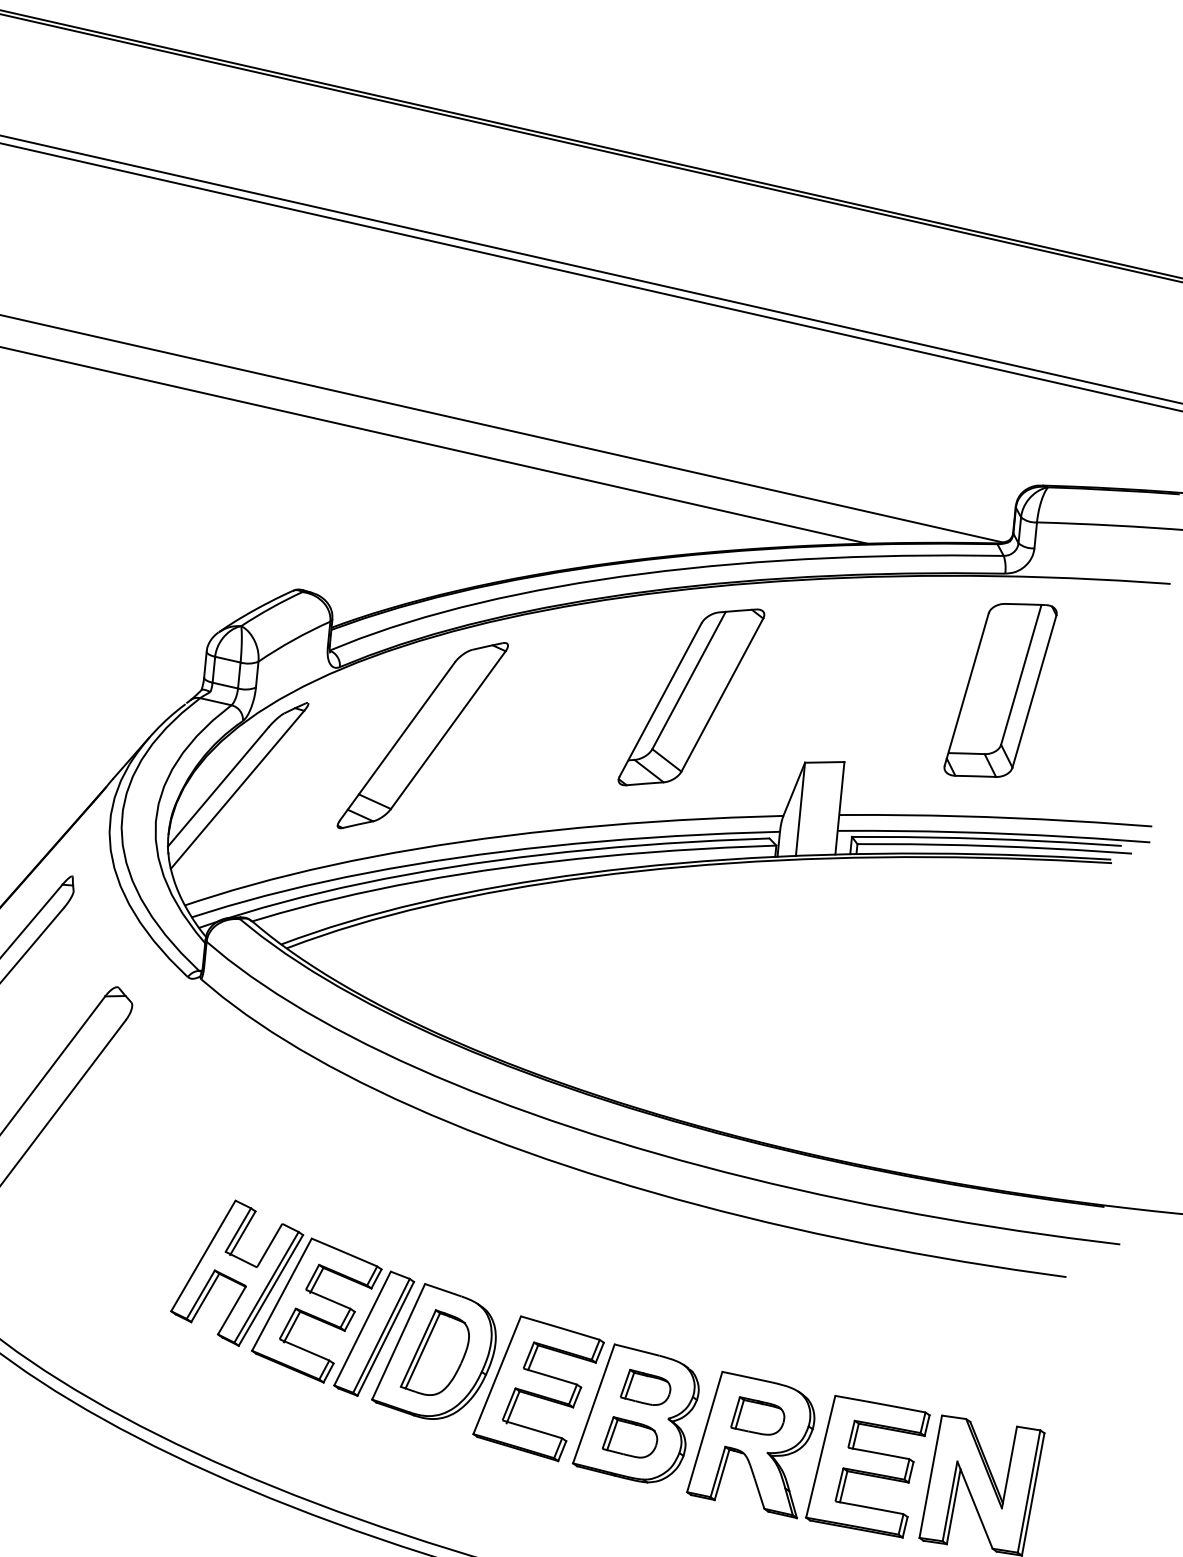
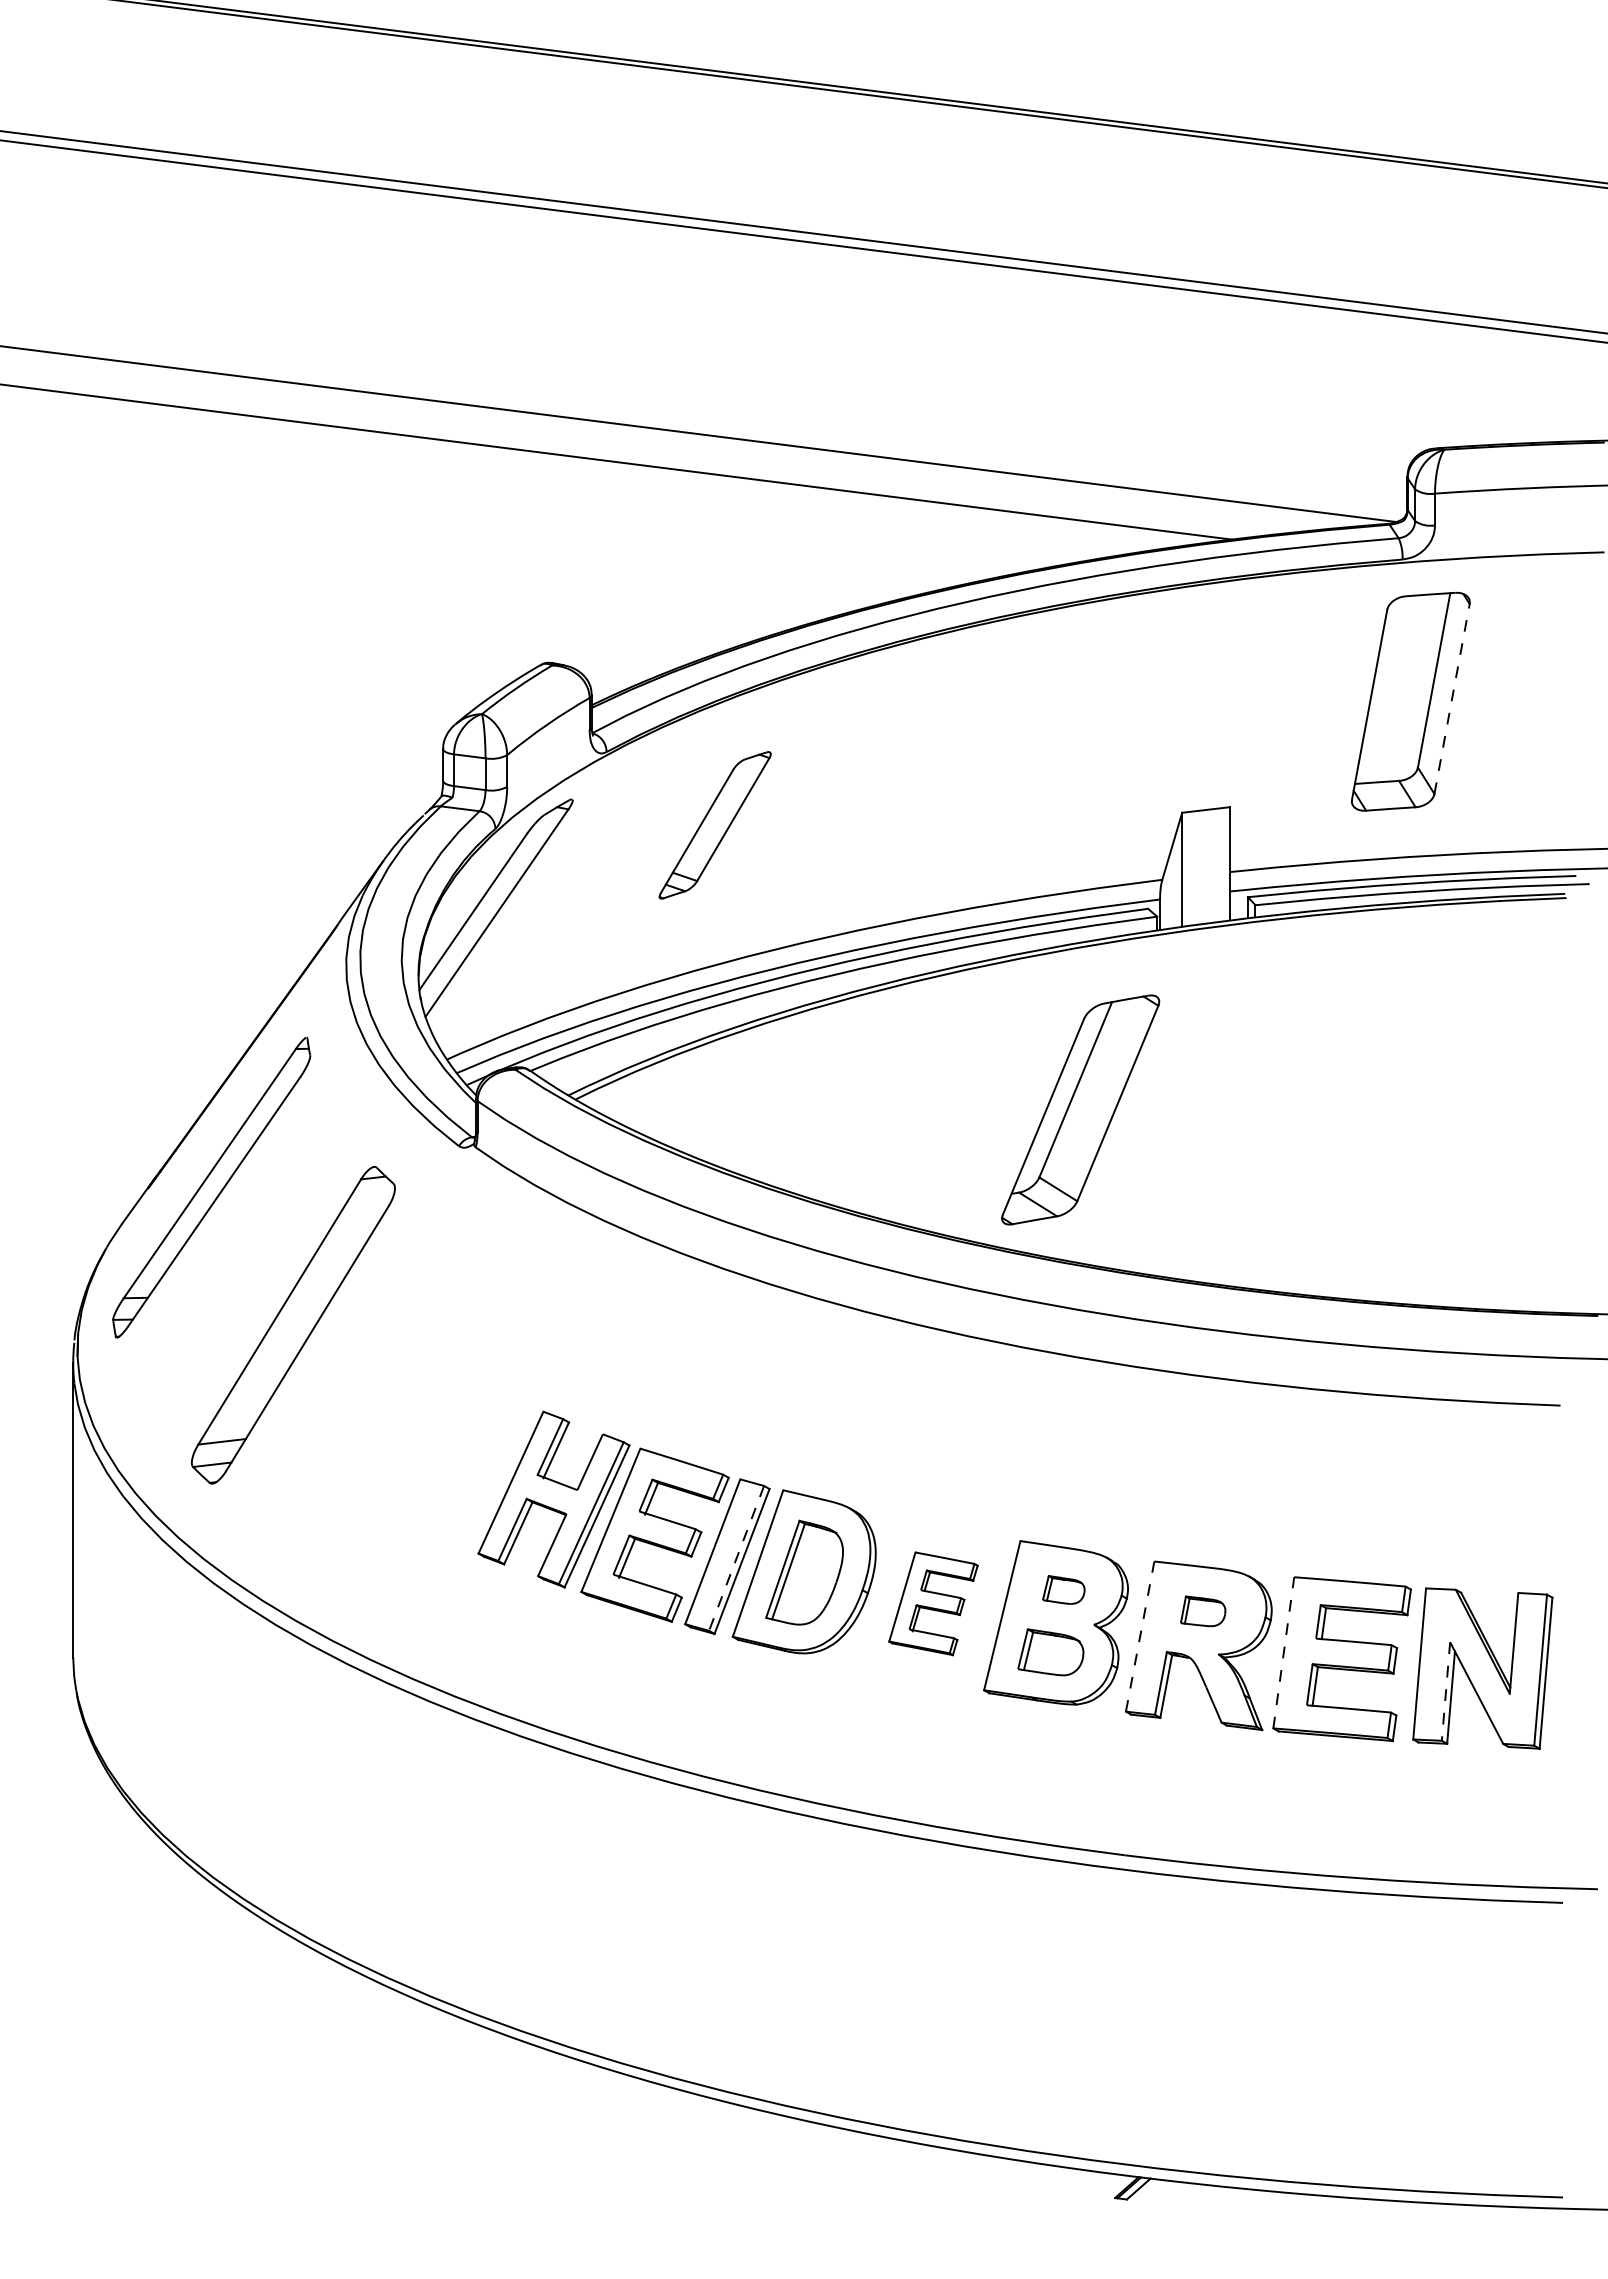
line: (1034, 691) -> (1452, 699), solid -> dashed
part: (691, 696) -> (1080, 1109), moved
part: (422, 735) -> (714, 825), size x0.6
line: (381, 1335) -> (736, 1558), solid -> dashed
part: (645, 1387) -> (1063, 1589), size x0.7
part: (538, 1388) -> (933, 1603), size x0.6
part: (757, 1416) -> (1202, 1611), size x0.7
line: (705, 1431) -> (1140, 1636), solid -> dashed
line: (820, 1456) -> (1283, 1652), solid -> dashed
line: (949, 1502) -> (1445, 1692), solid -> dashed

